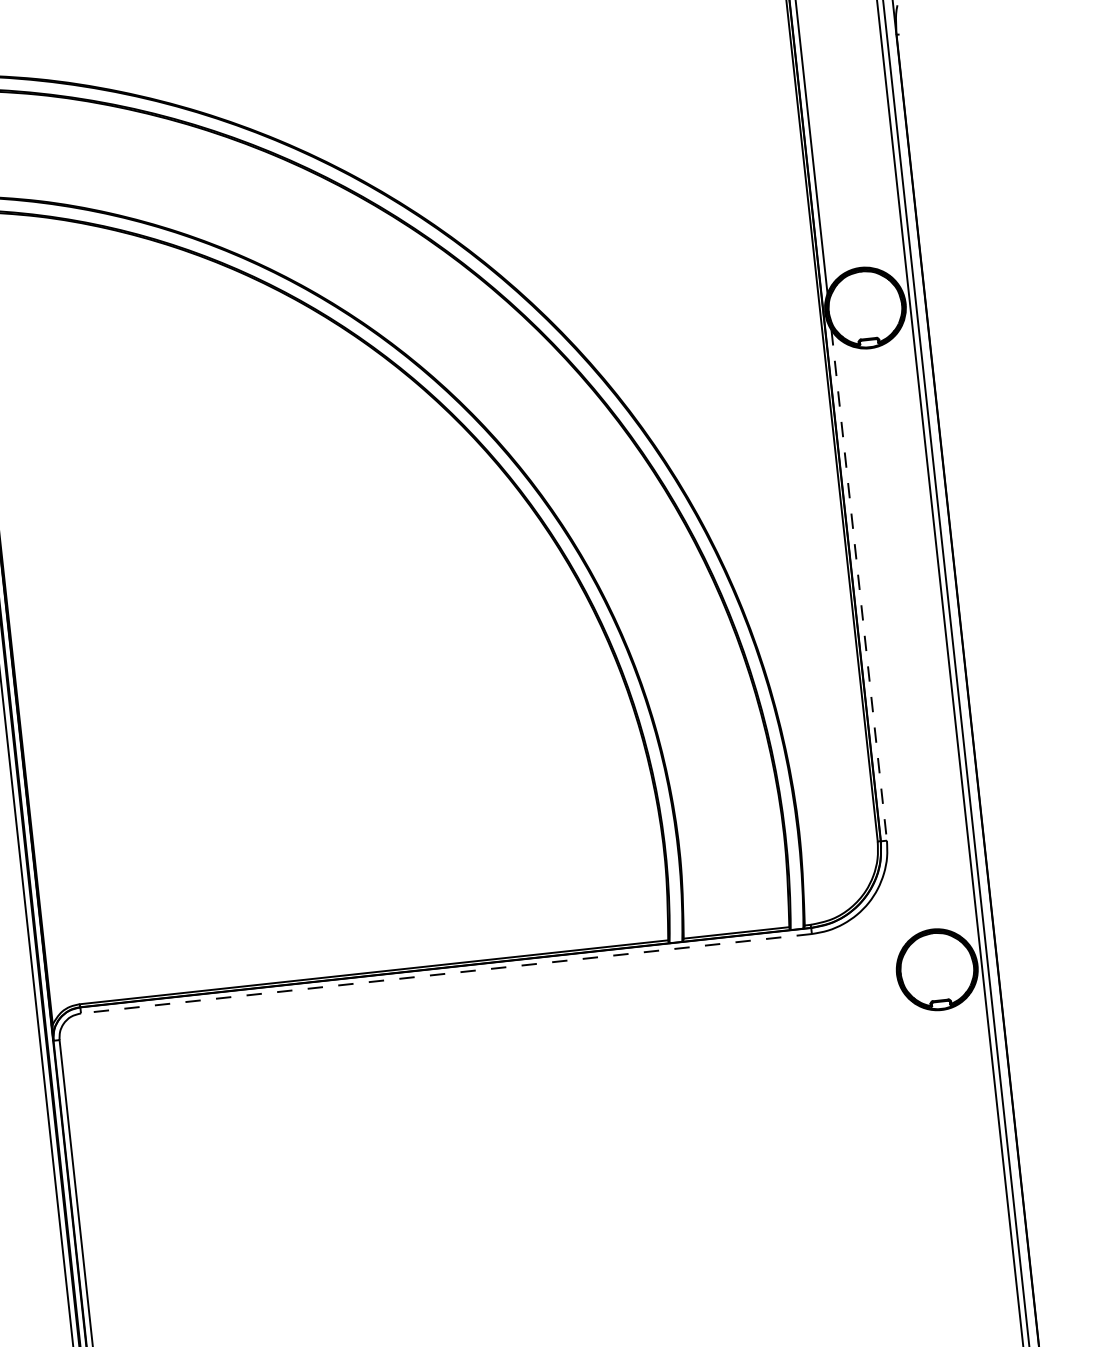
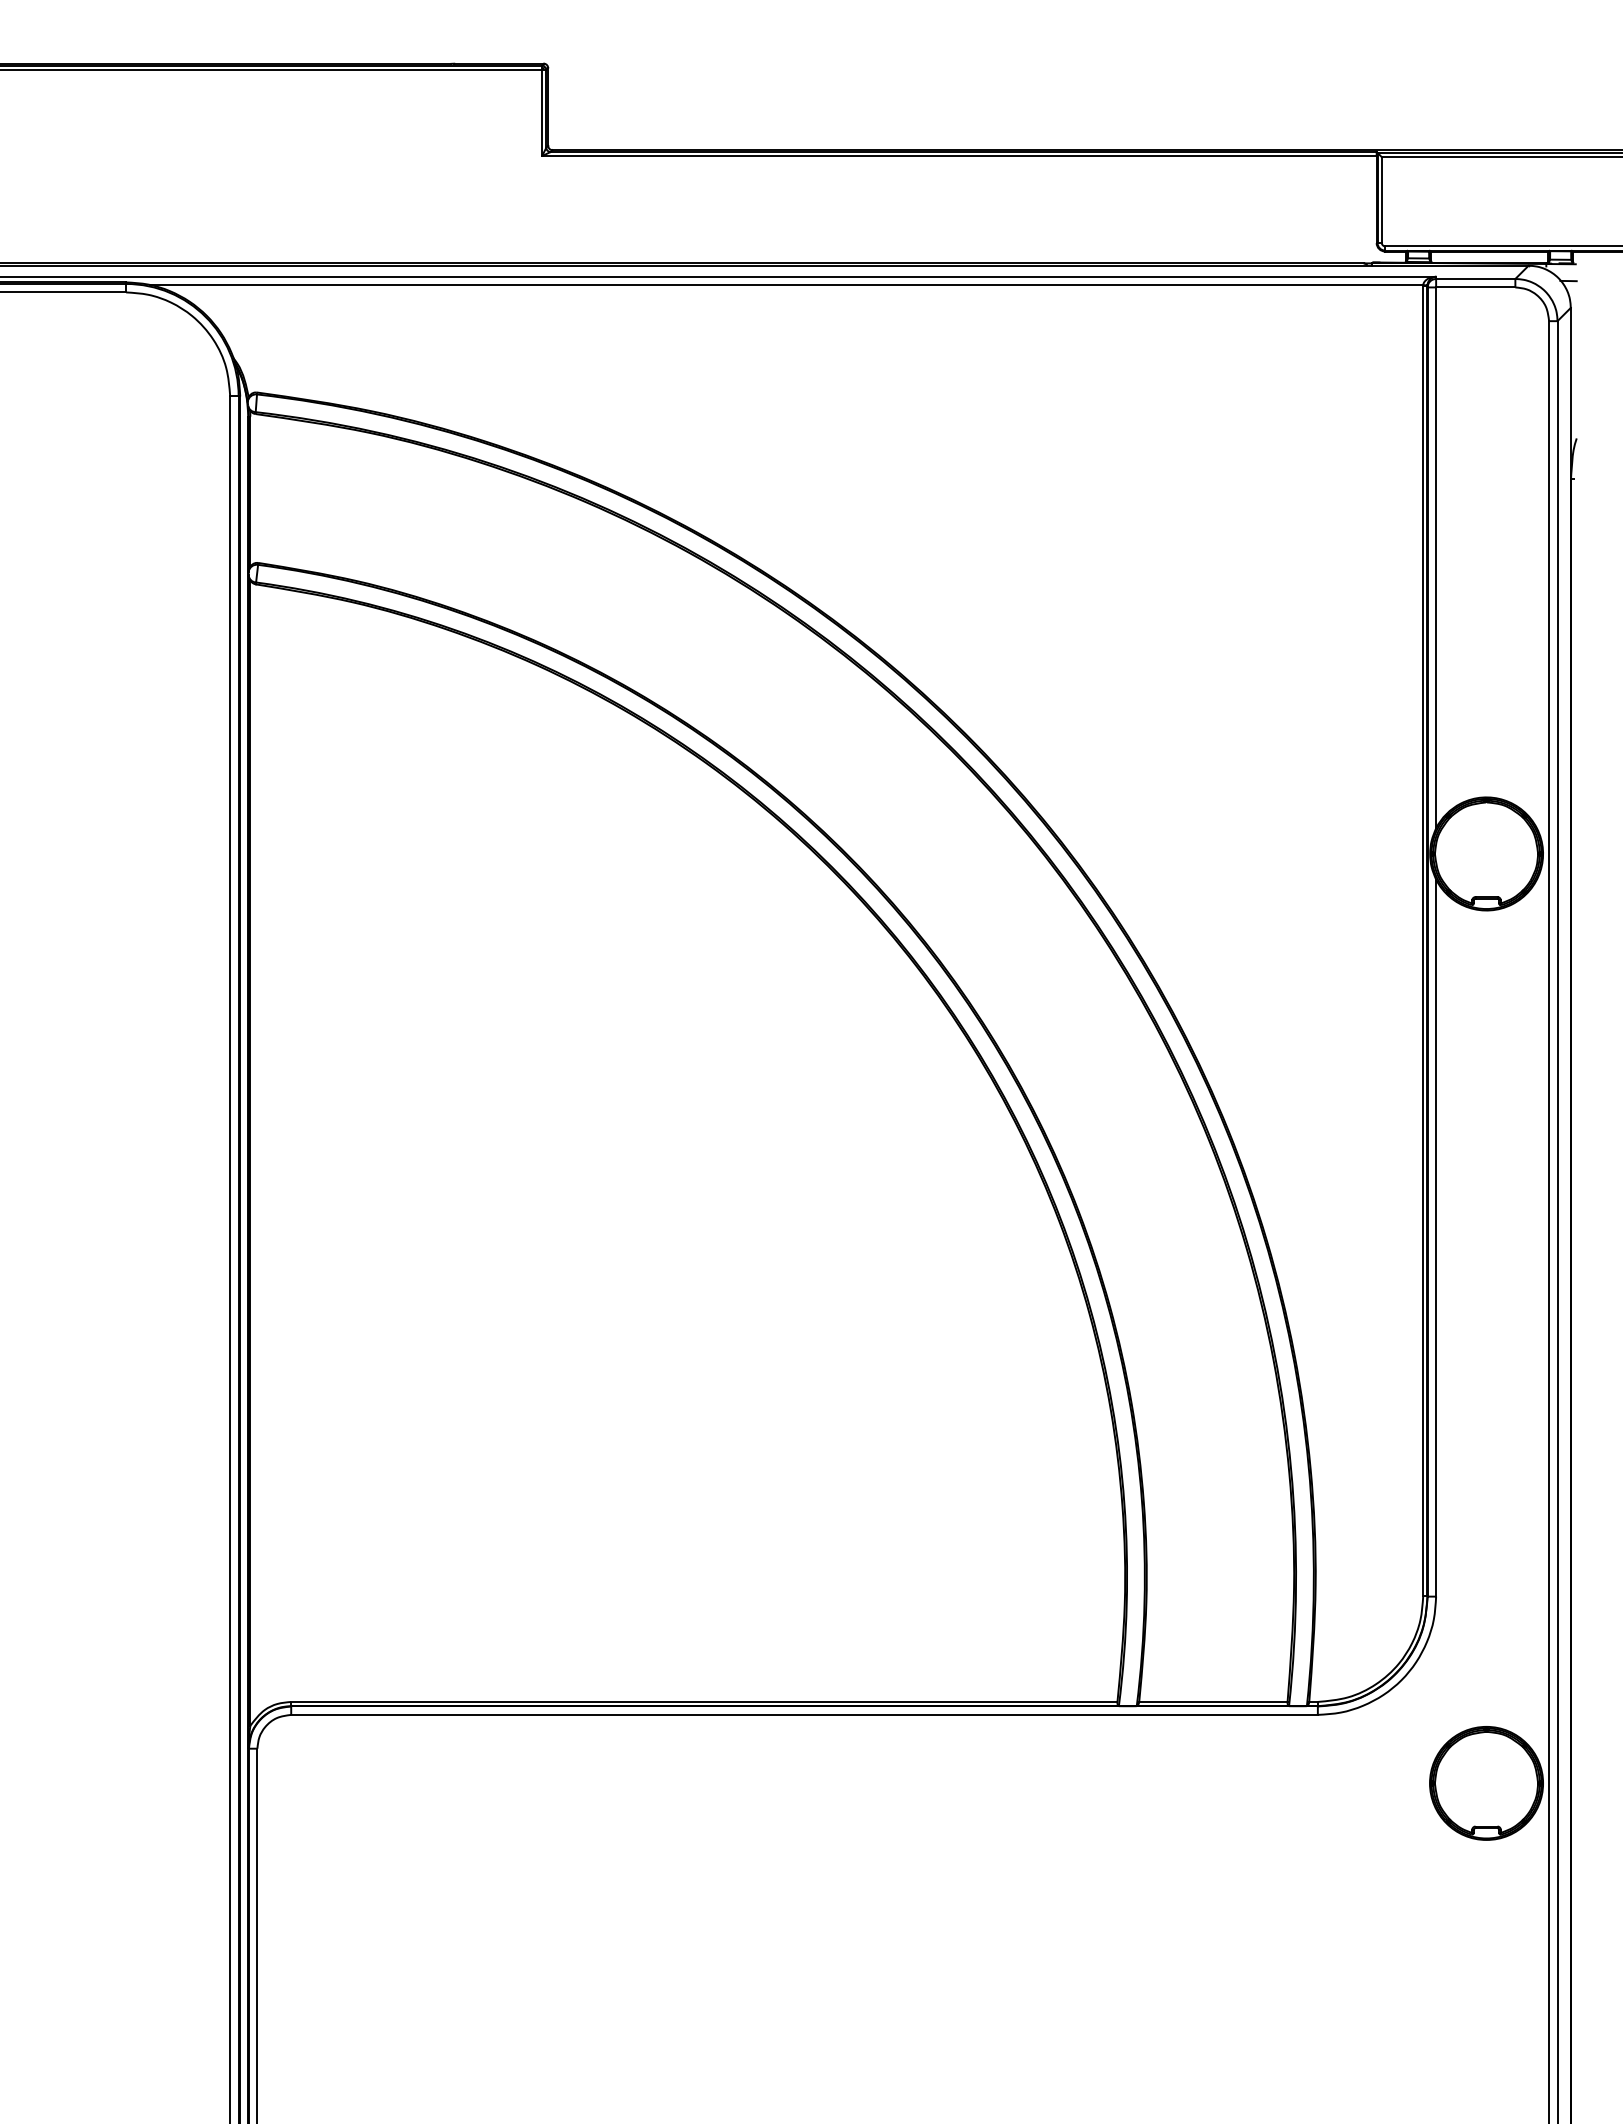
line: (859, 585) -> (1436, 1238), dashed -> solid
line: (446, 973) -> (804, 1714), dashed -> solid

